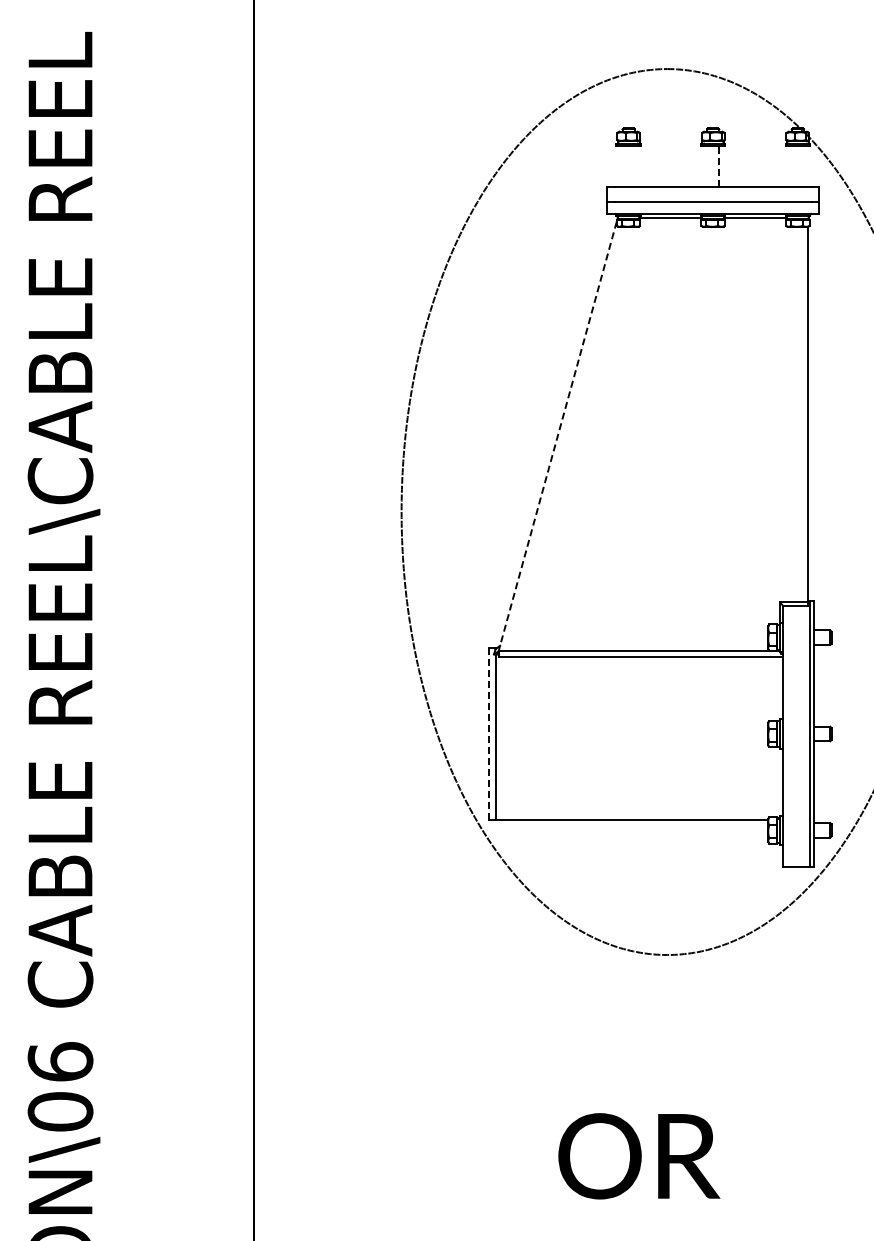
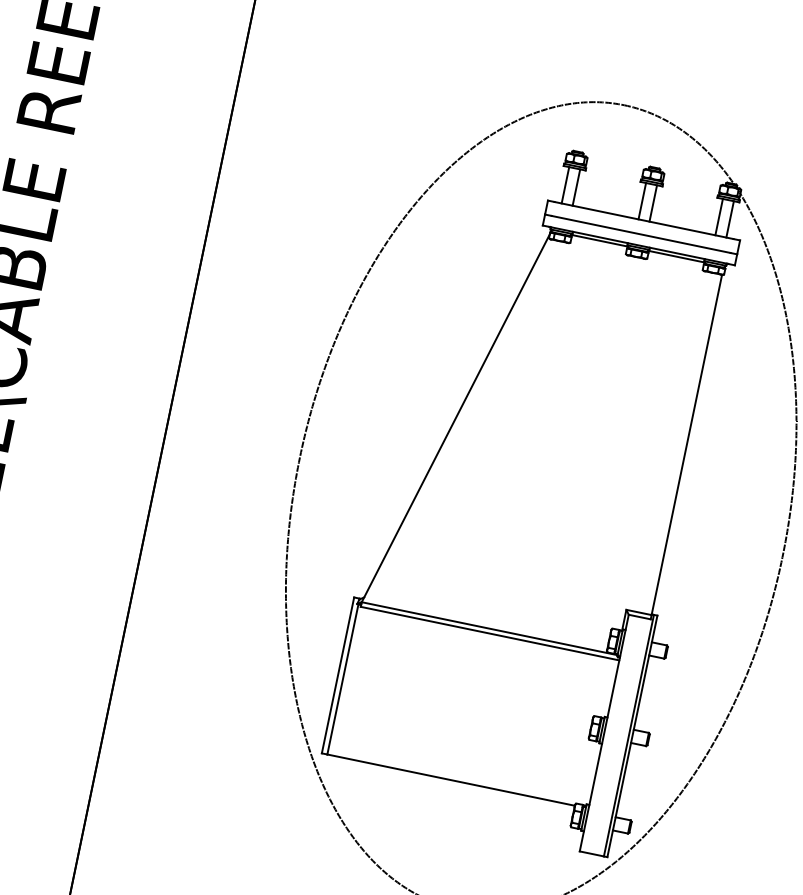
line: (622, 166) -> (565, 185), added
line: (634, 166) -> (576, 187), added
line: (707, 166) -> (642, 201), added
line: (719, 166) -> (653, 203), dashed -> solid
line: (791, 166) -> (718, 217), added
line: (803, 166) -> (729, 219), added
line: (557, 437) -> (455, 419), dashed -> solid
line: (489, 734) -> (337, 675), dashed -> solid

